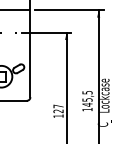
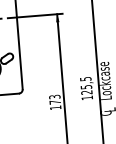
text: (87, 104) -> (86, 92), 145,5 -> 125,5
text: (58, 108) -> (54, 99), 127 -> 173

